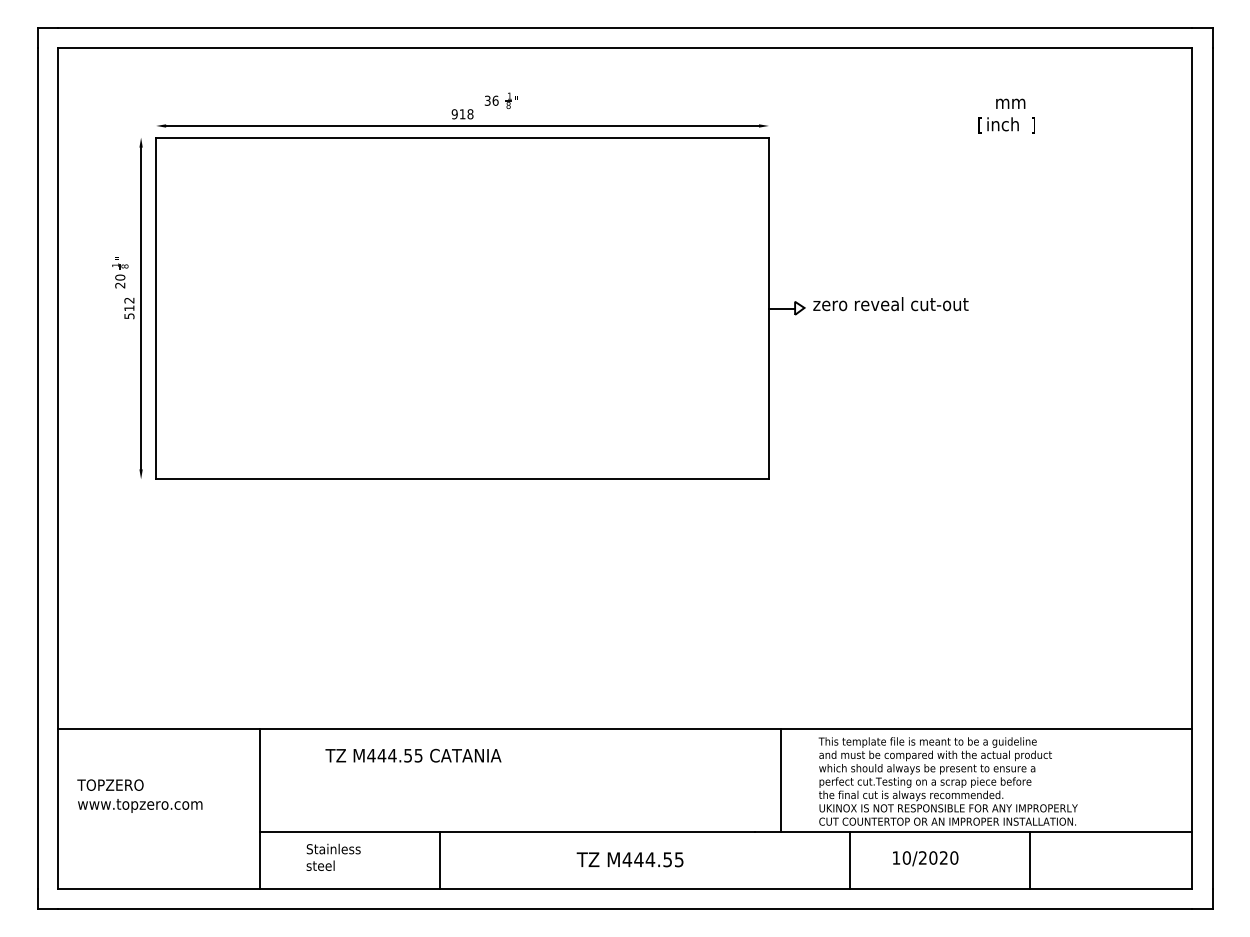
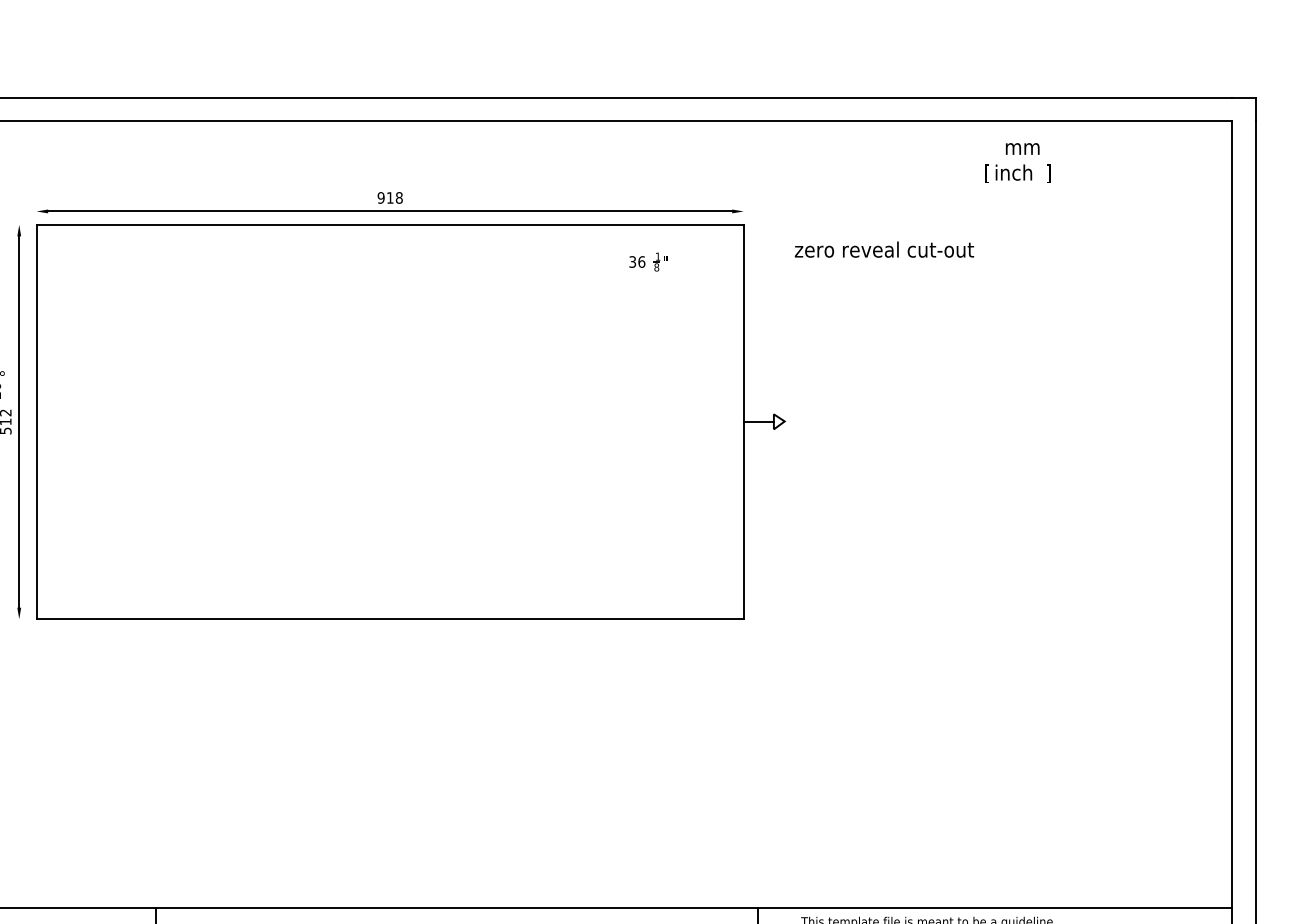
part: (500, 100) -> (647, 261), moved
text: (1006, 115) -> (1017, 162), moved
text: (890, 304) -> (883, 250), moved

